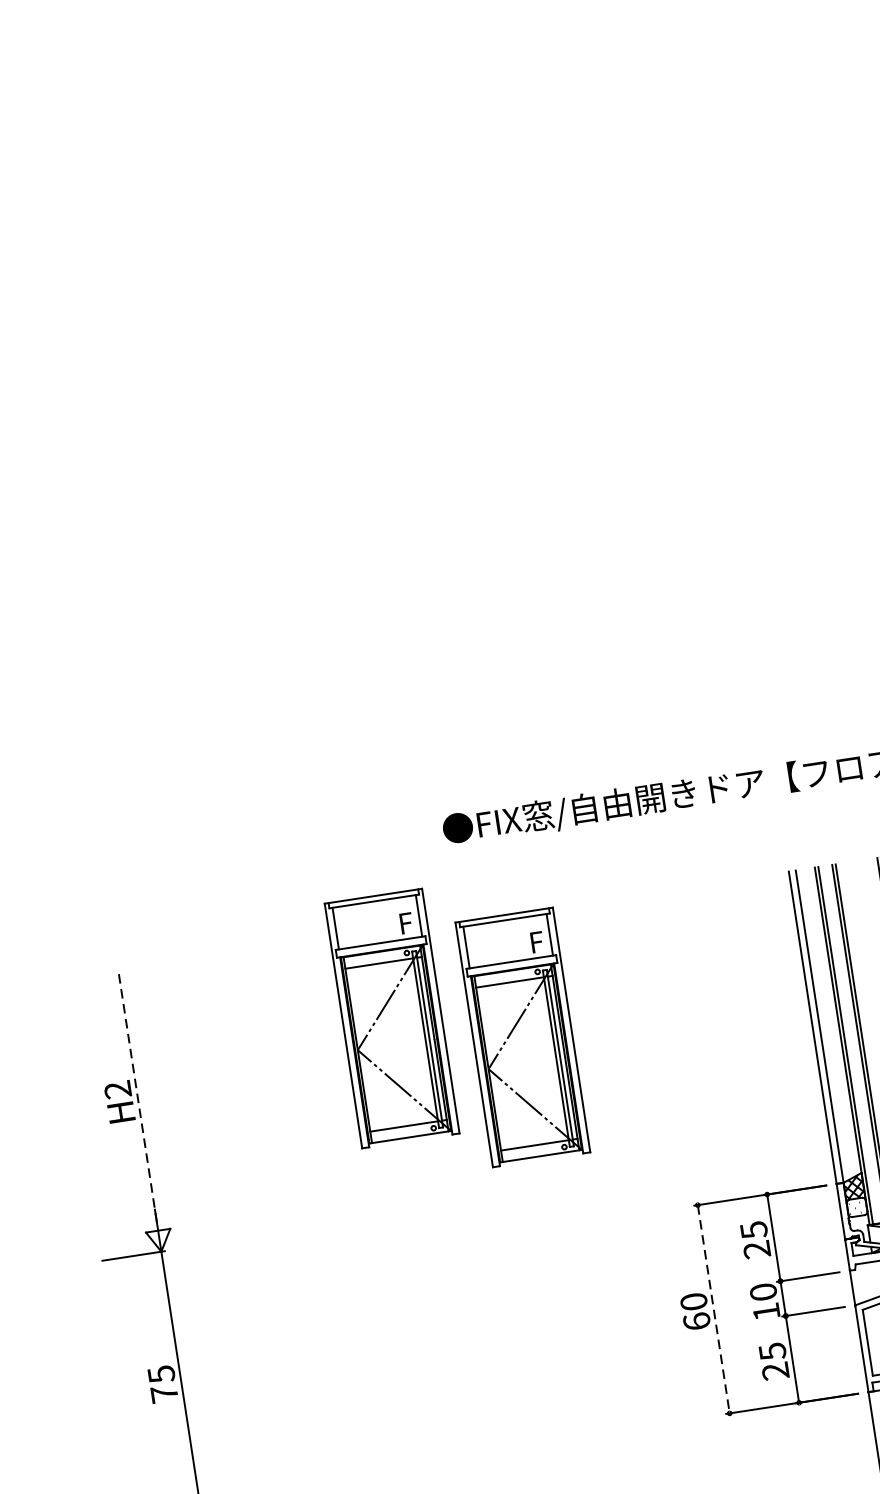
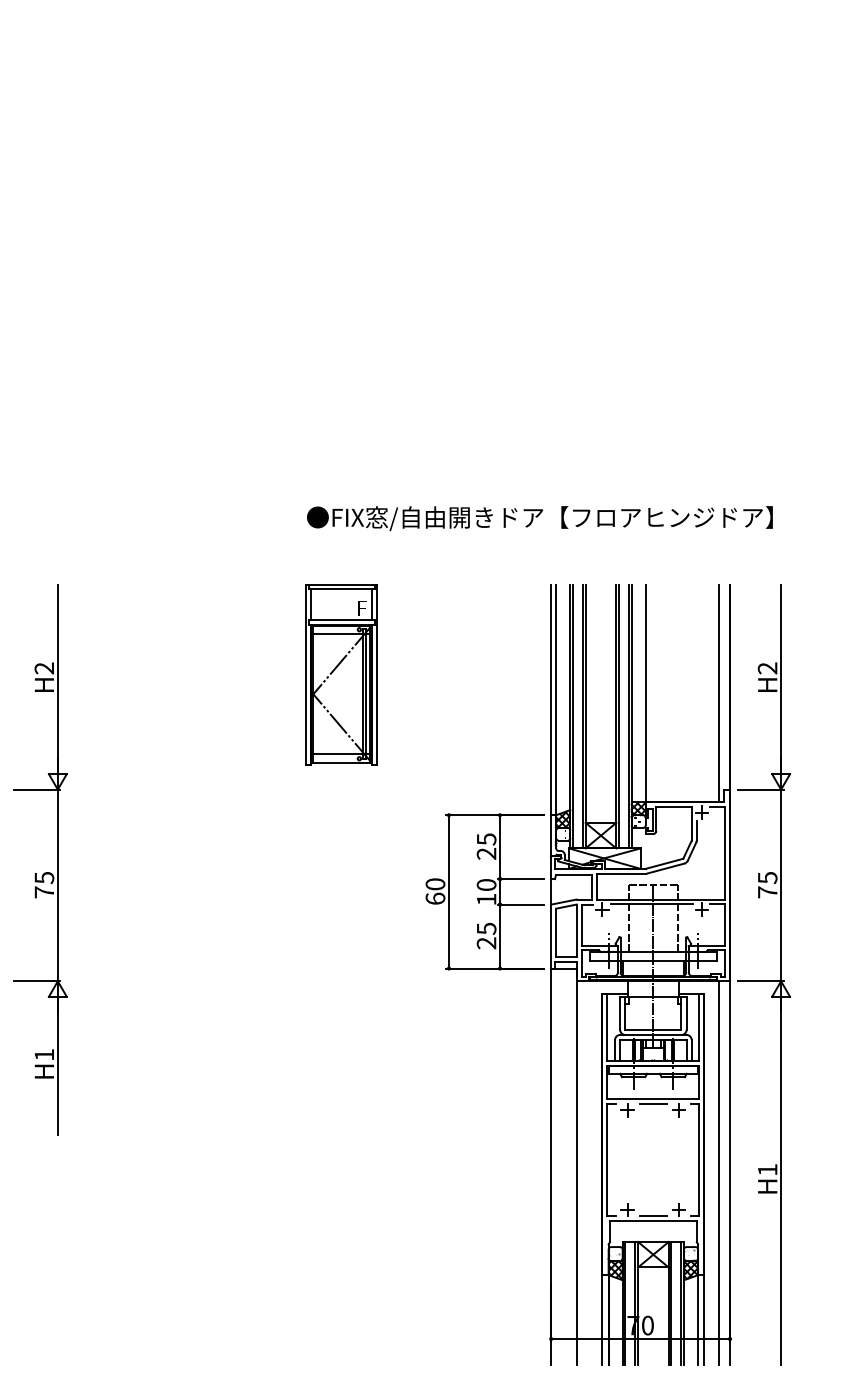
part: (391, 1017) -> (249, 646), removed
line: (138, 1102) -> (57, 679), dashed -> solid
line: (713, 1308) -> (448, 891), dashed -> solid

